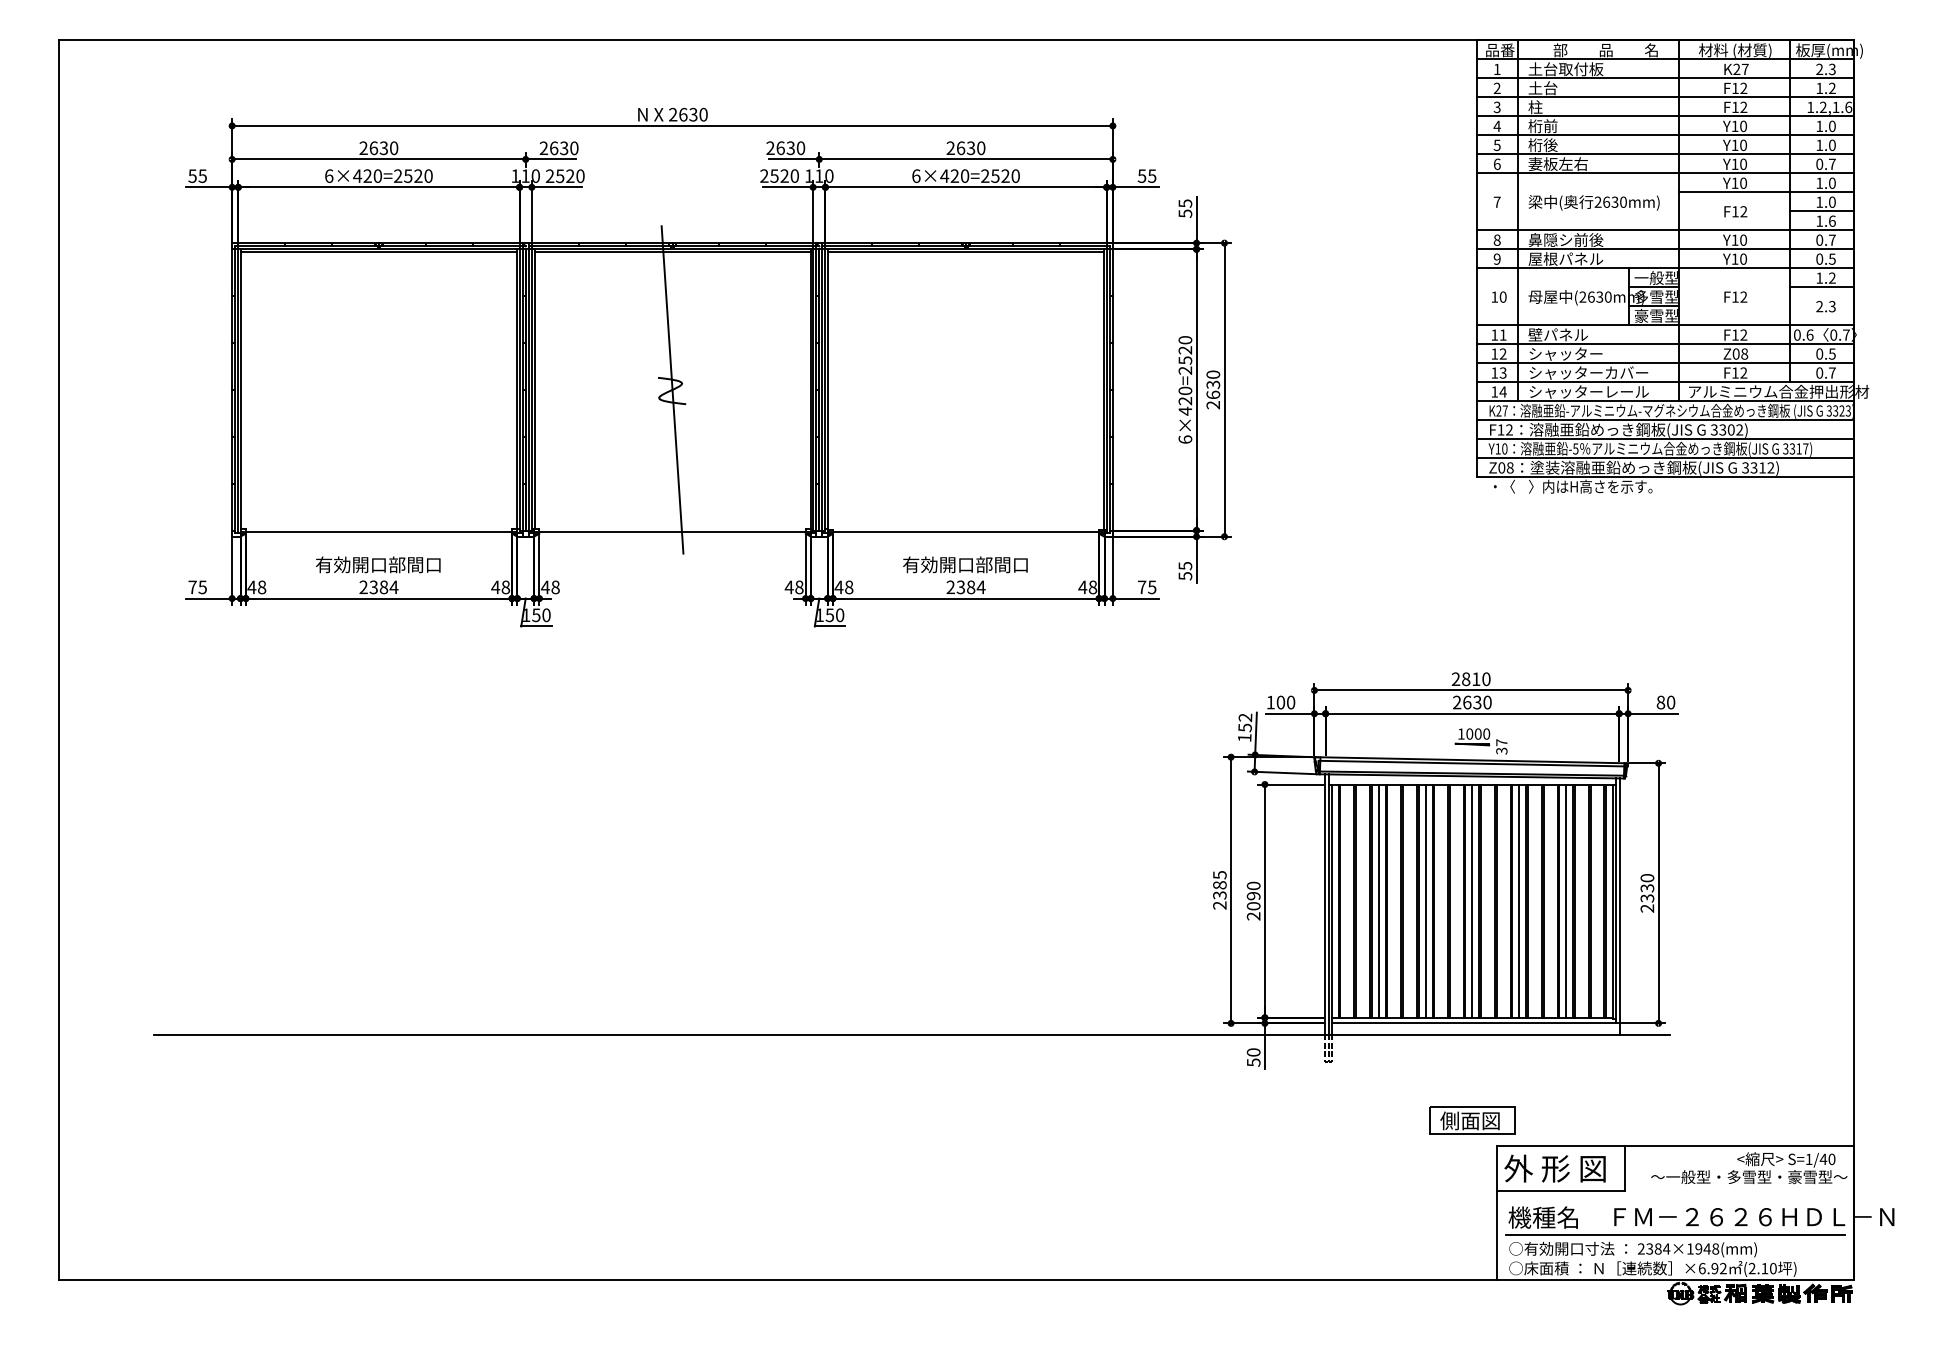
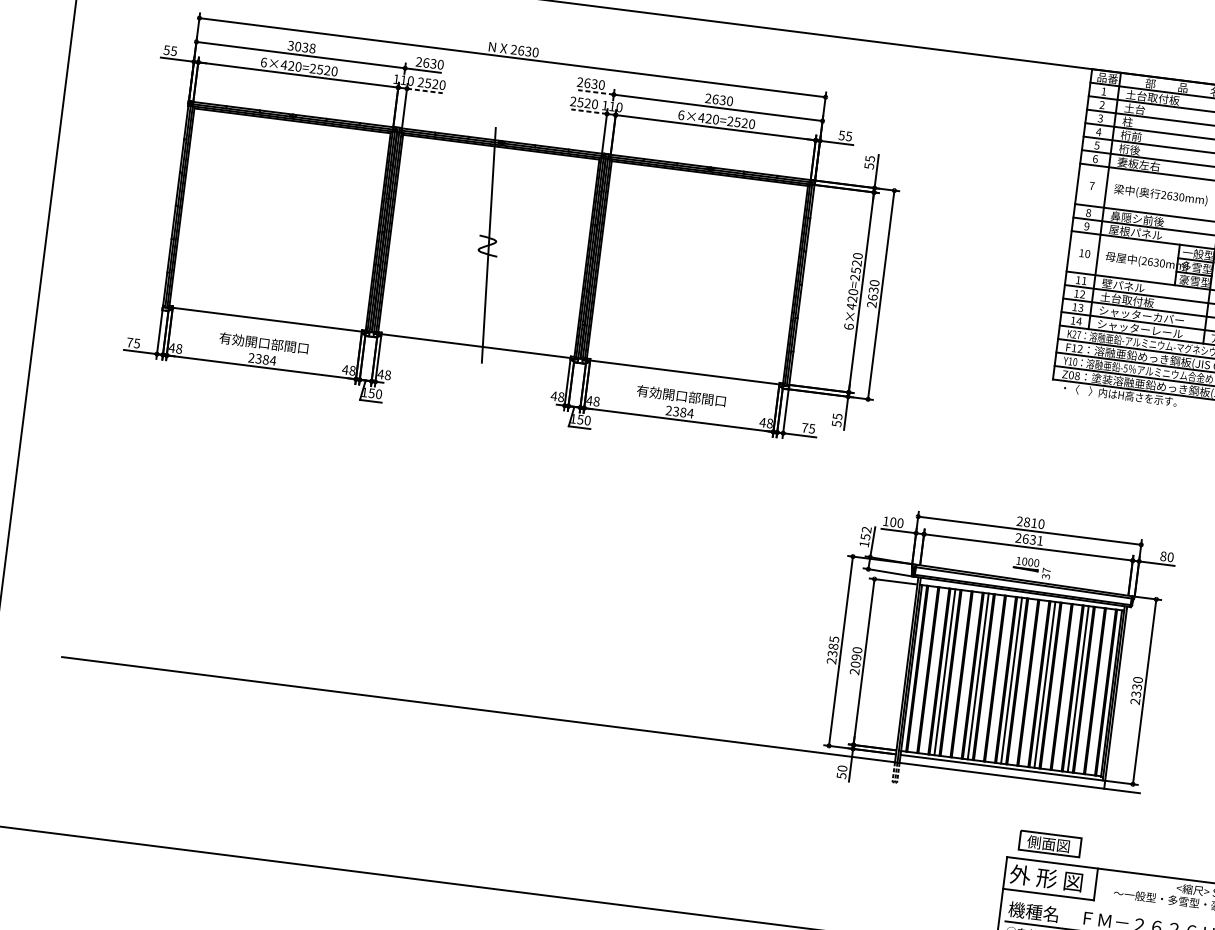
text: (378, 148) -> (301, 47), 2630 -> 3038
line: (793, 159) -> (595, 92), solid -> dashed
line: (557, 187) -> (425, 91), solid -> dashed
line: (787, 187) -> (588, 111), solid -> dashed
text: (1565, 353) -> (1126, 299), シャッター -> 土台取付板
text: (1487, 702) -> (1040, 540), 2630 -> 2631
part: (1472, 1120) -> (1050, 843), moved

